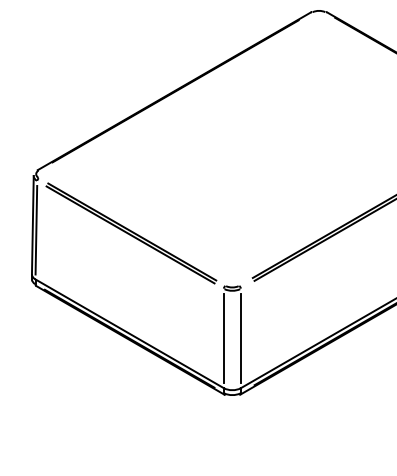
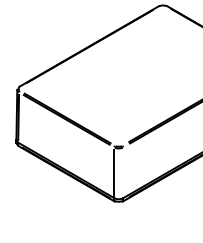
line: (241, 337) -> (123, 172), removed

